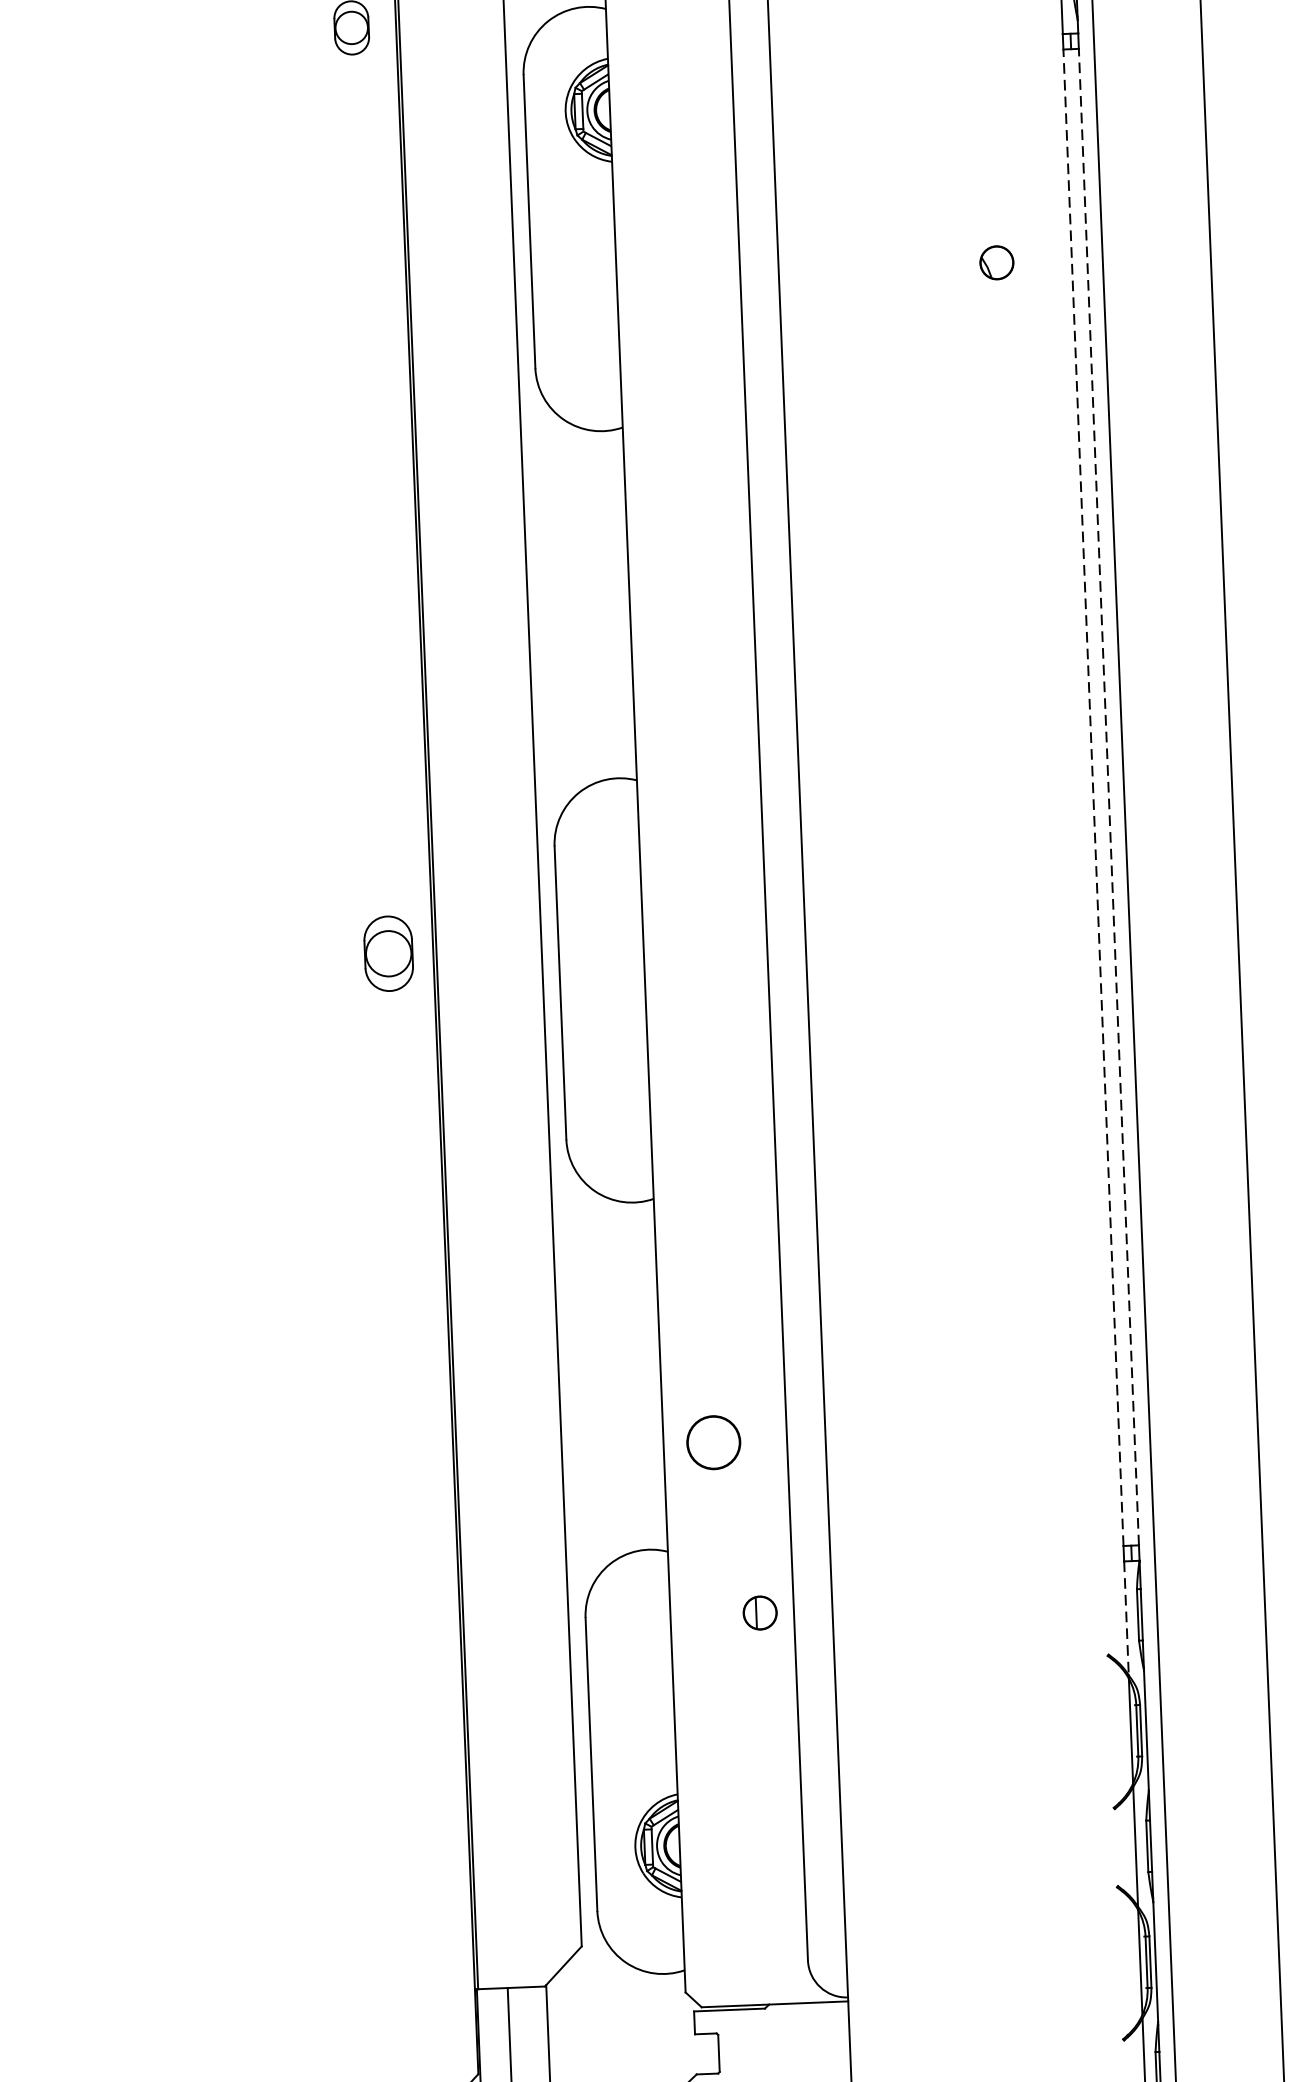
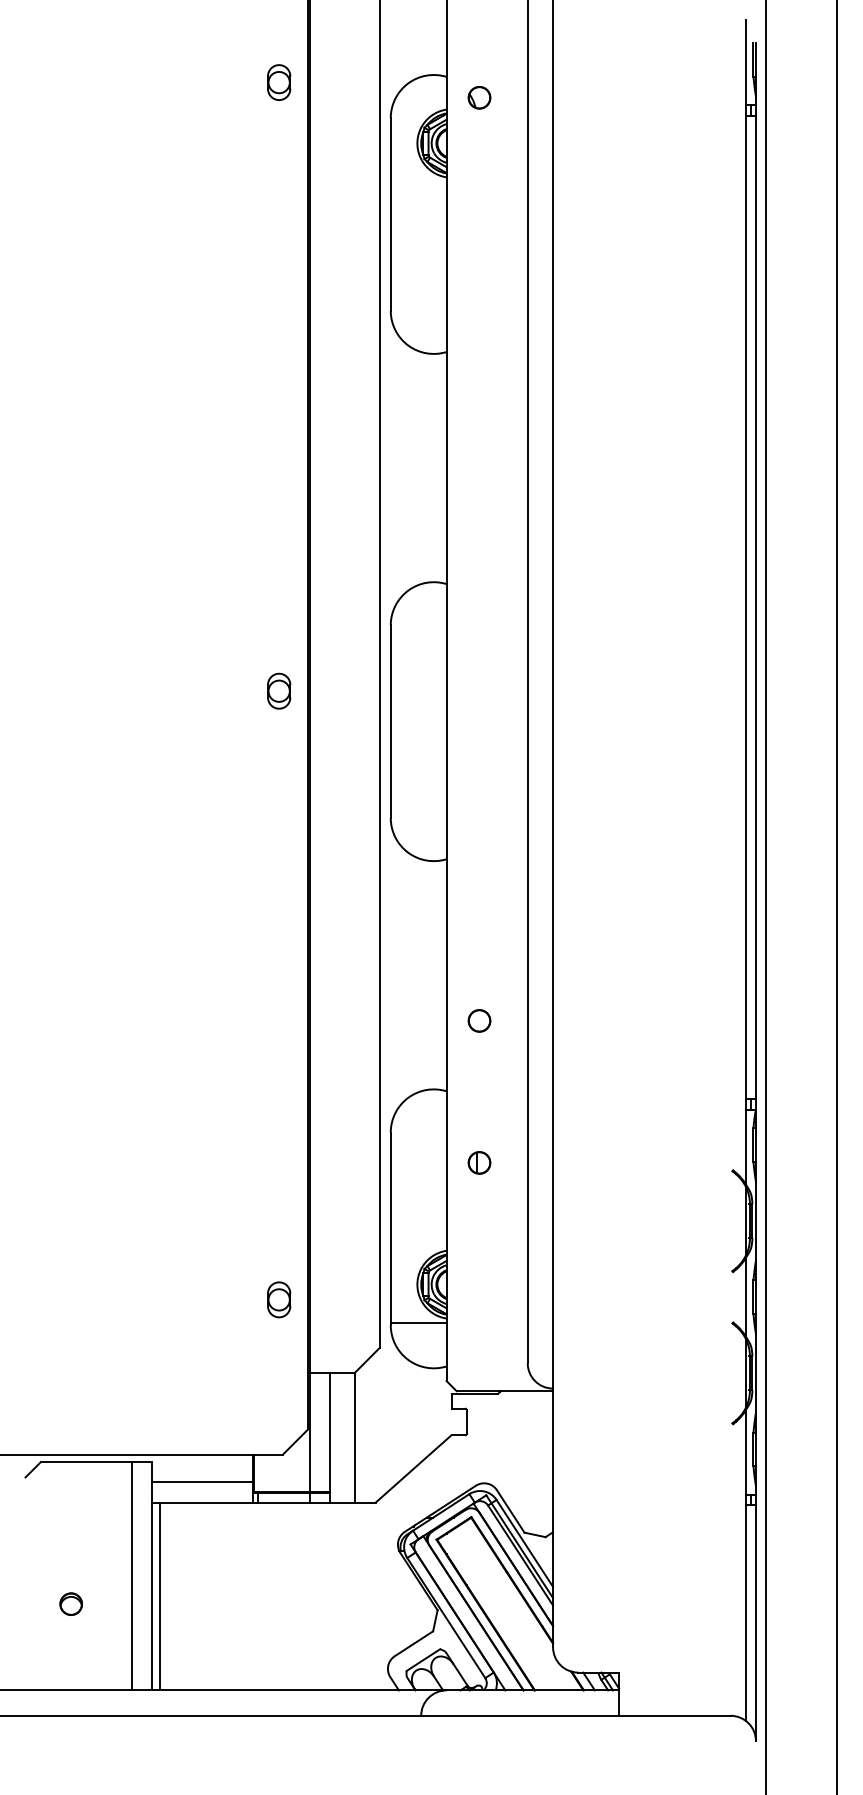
part: (996, 262) -> (479, 97), moved
line: (1093, 797) -> (745, 607), dashed -> solid
line: (1108, 797) -> (755, 607), dashed -> solid
part: (389, 952) -> (279, 690), size x0.71
part: (713, 1442) -> (479, 1020), size x0.62
part: (760, 1612) -> (479, 1162), moved
line: (1126, 1619) -> (745, 1147), dashed -> solid
part: (426, 1878) -> (279, 1299), added
line: (639, 1905) -> (418, 1322), added

